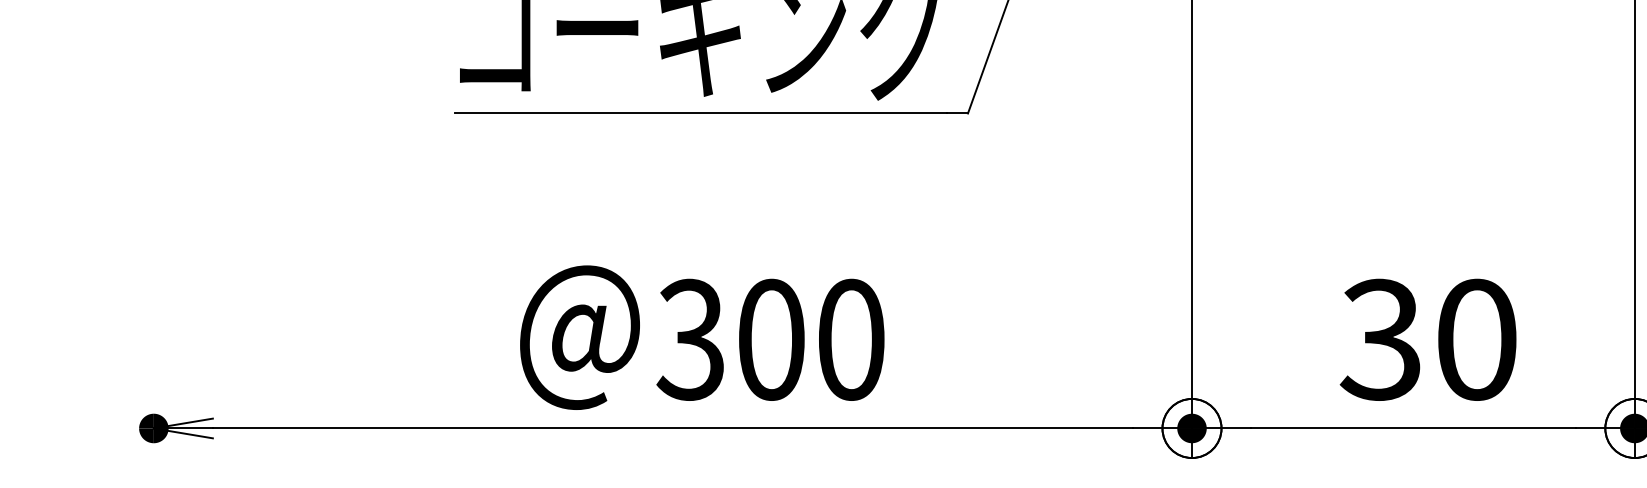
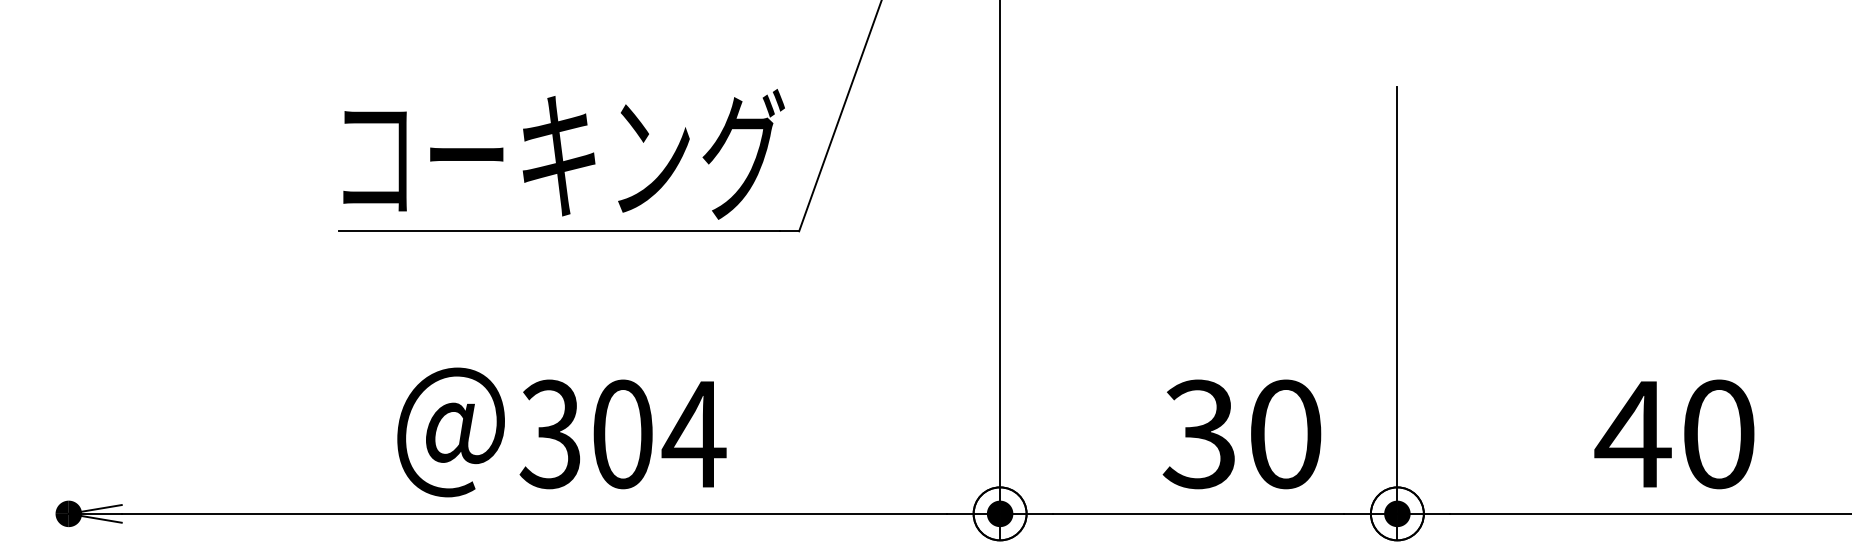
text: (850, 339) -> (693, 434), 300 -> 304
text: (1427, 339) -> (1241, 434), moved

